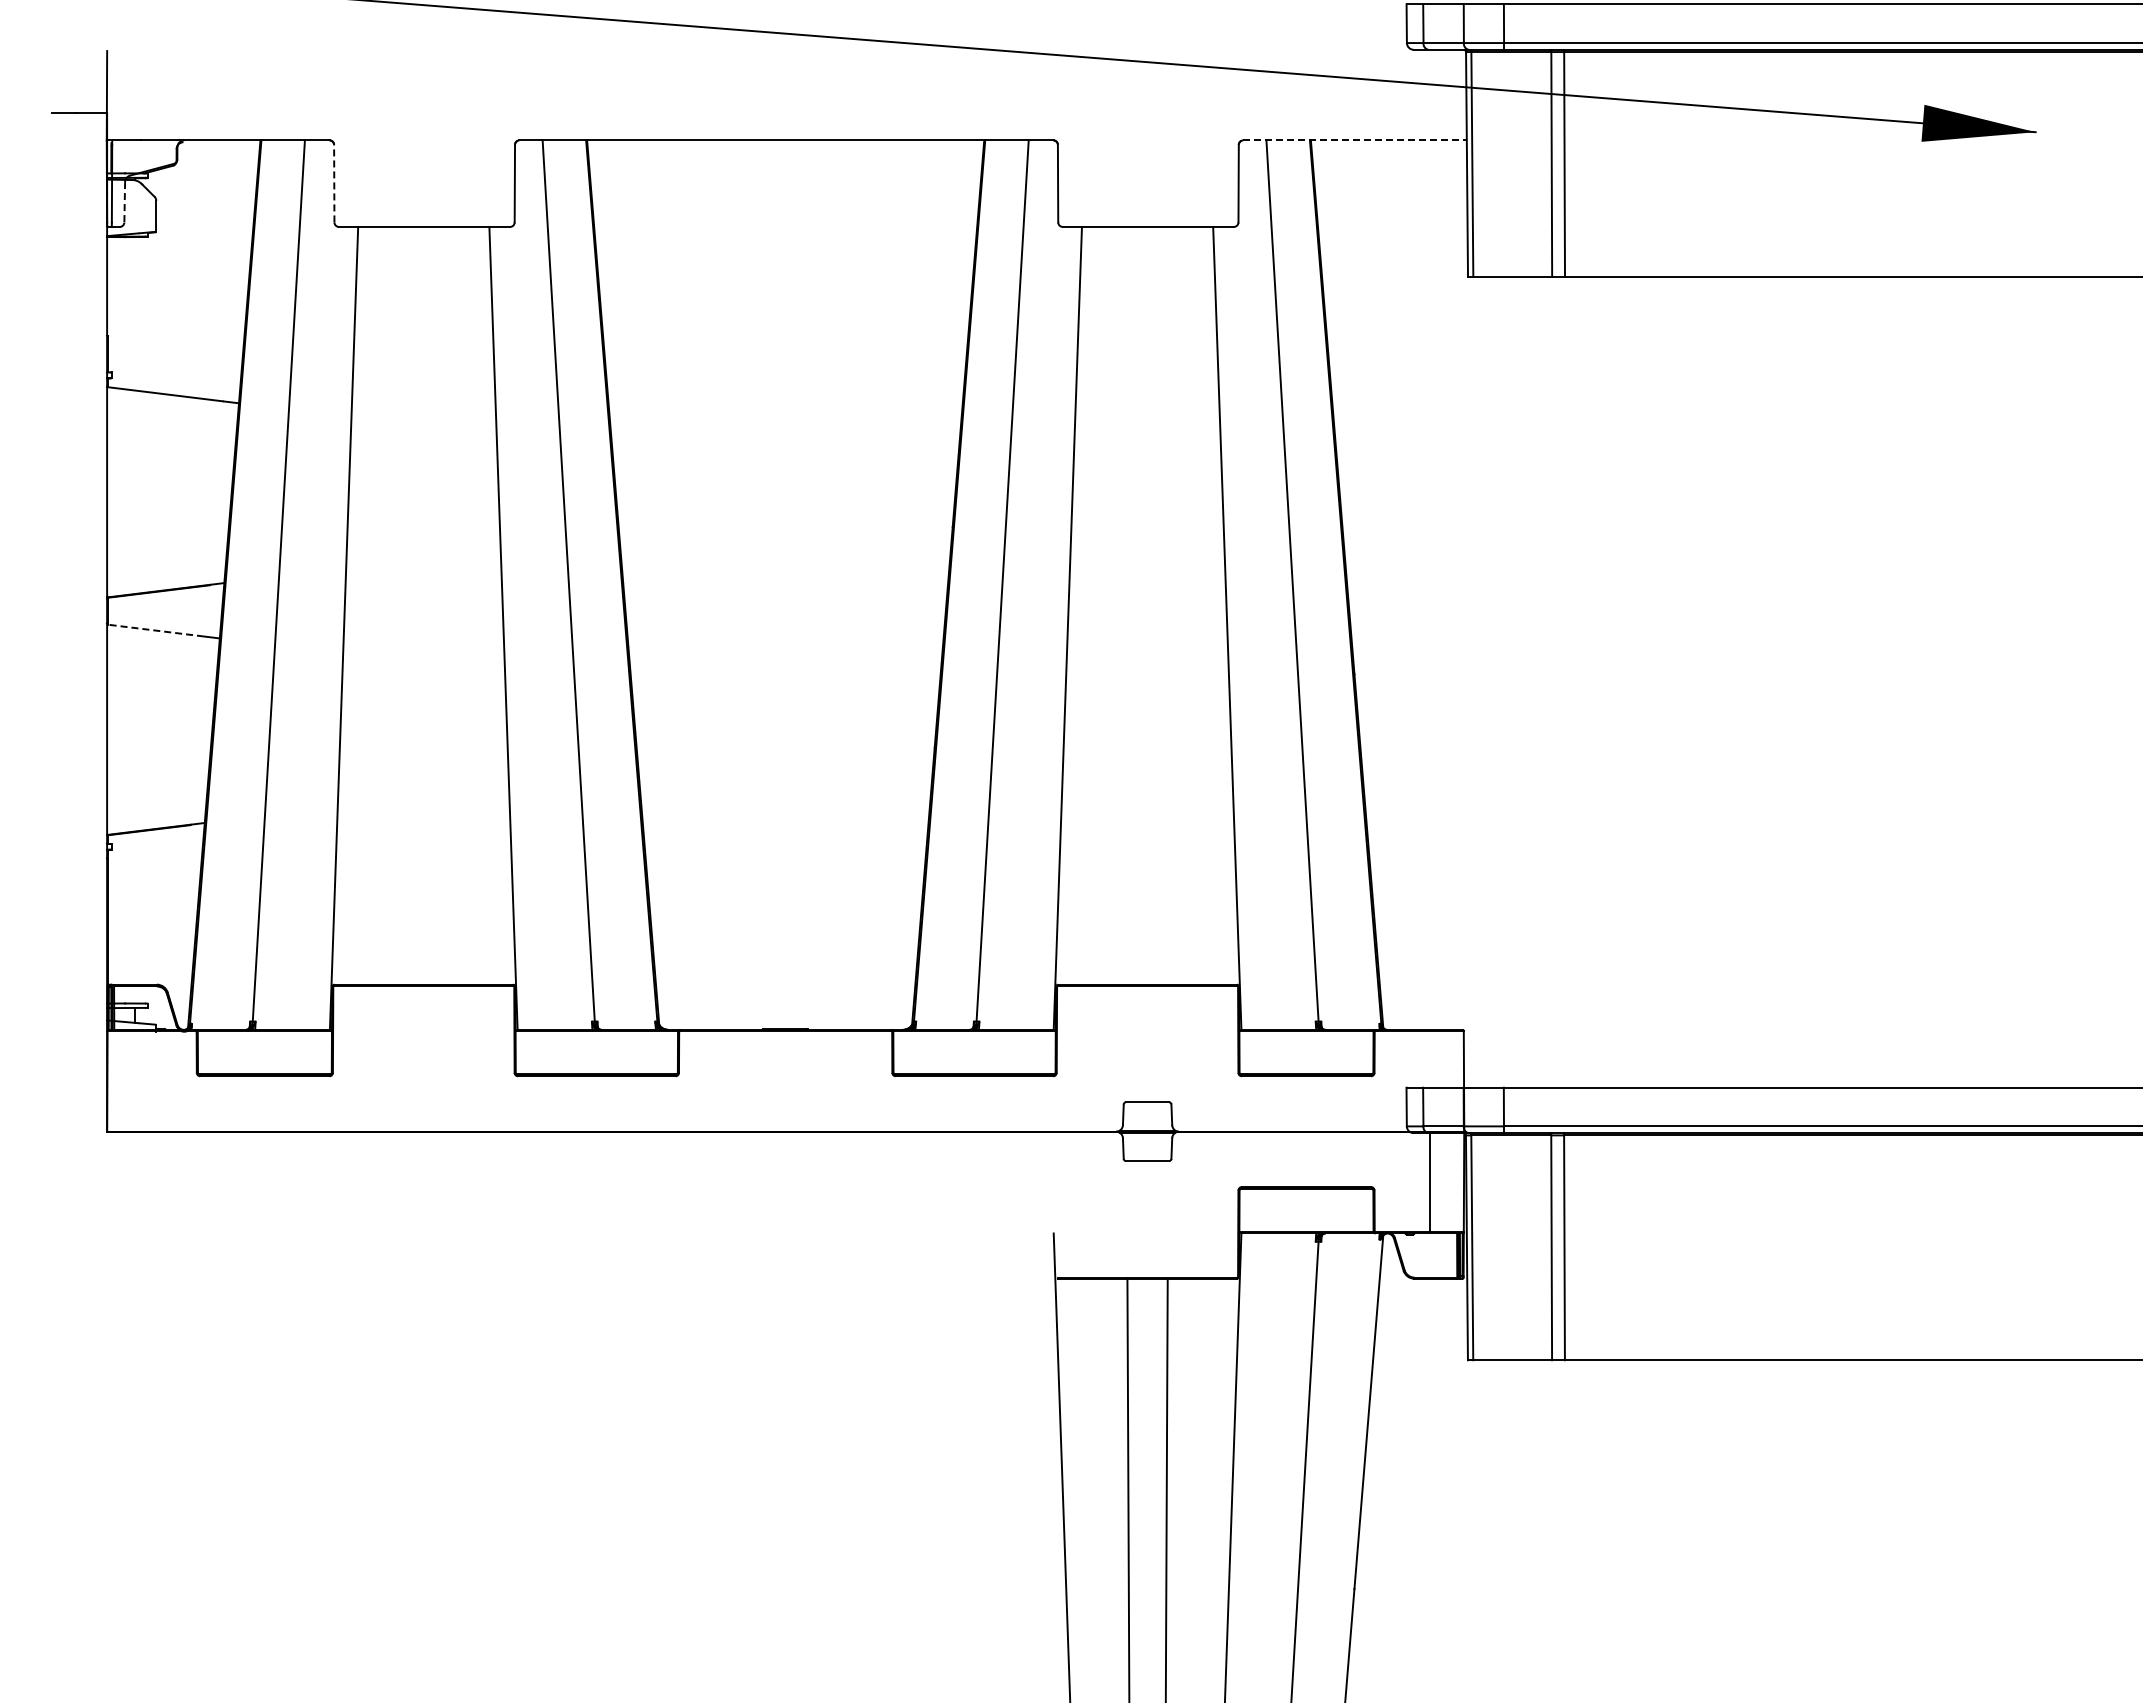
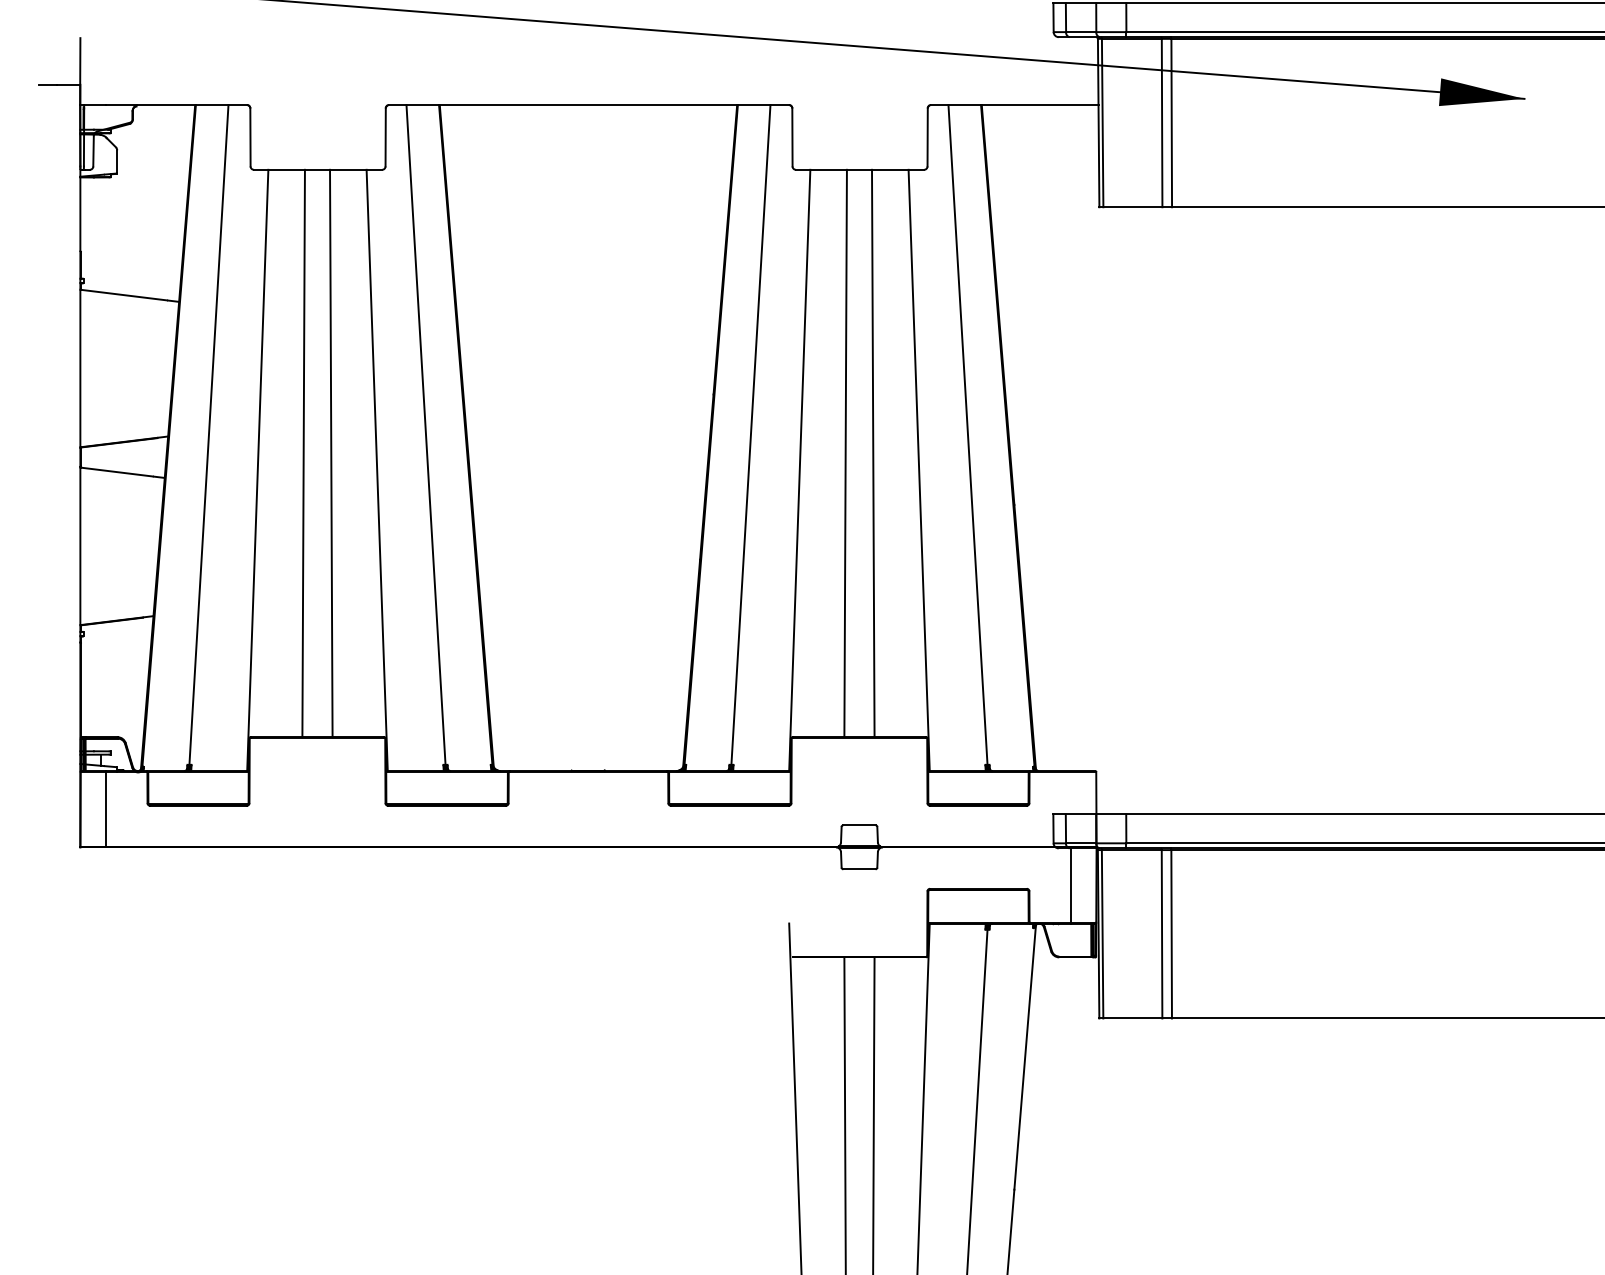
line: (1355, 140) -> (1015, 105), dashed -> solid
line: (334, 183) -> (250, 137), dashed -> solid
line: (124, 202) -> (93, 151), dashed -> solid
line: (405, 605) -> (303, 453), added
line: (441, 605) -> (330, 453), added
line: (1128, 605) -> (845, 453), added
line: (1165, 605) -> (872, 453), added
line: (155, 630) -> (116, 472), dashed -> solid
line: (141, 1080) -> (106, 808), added

